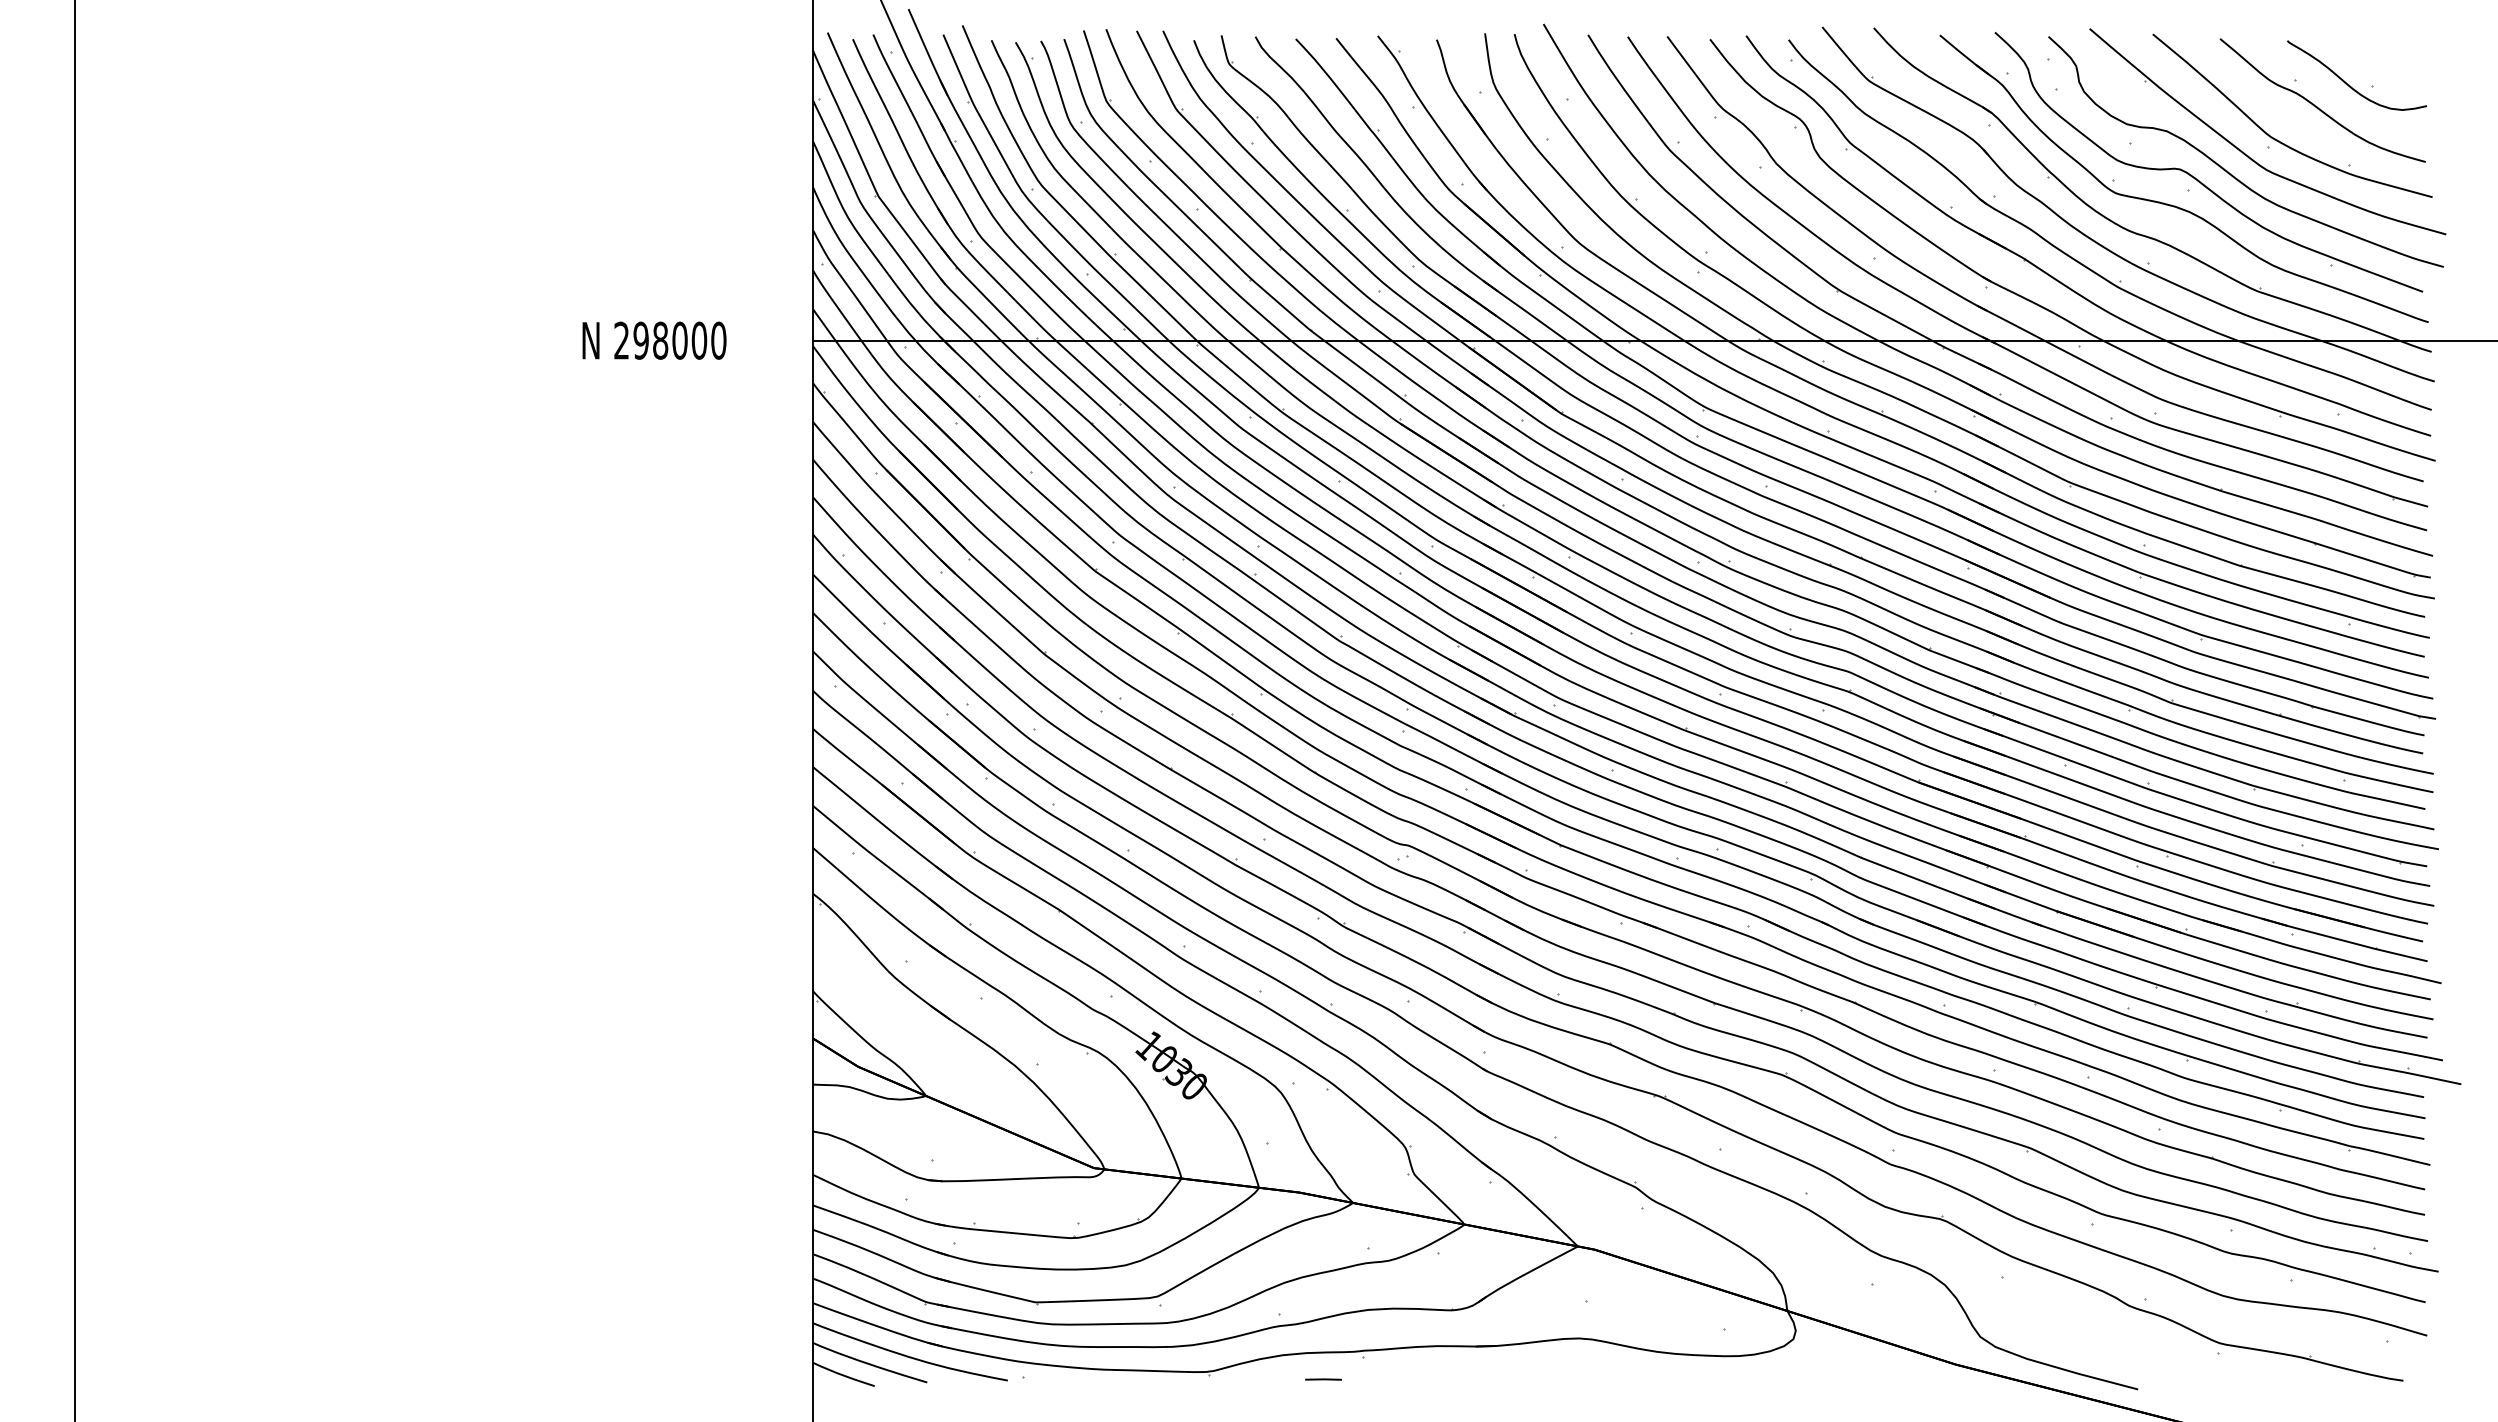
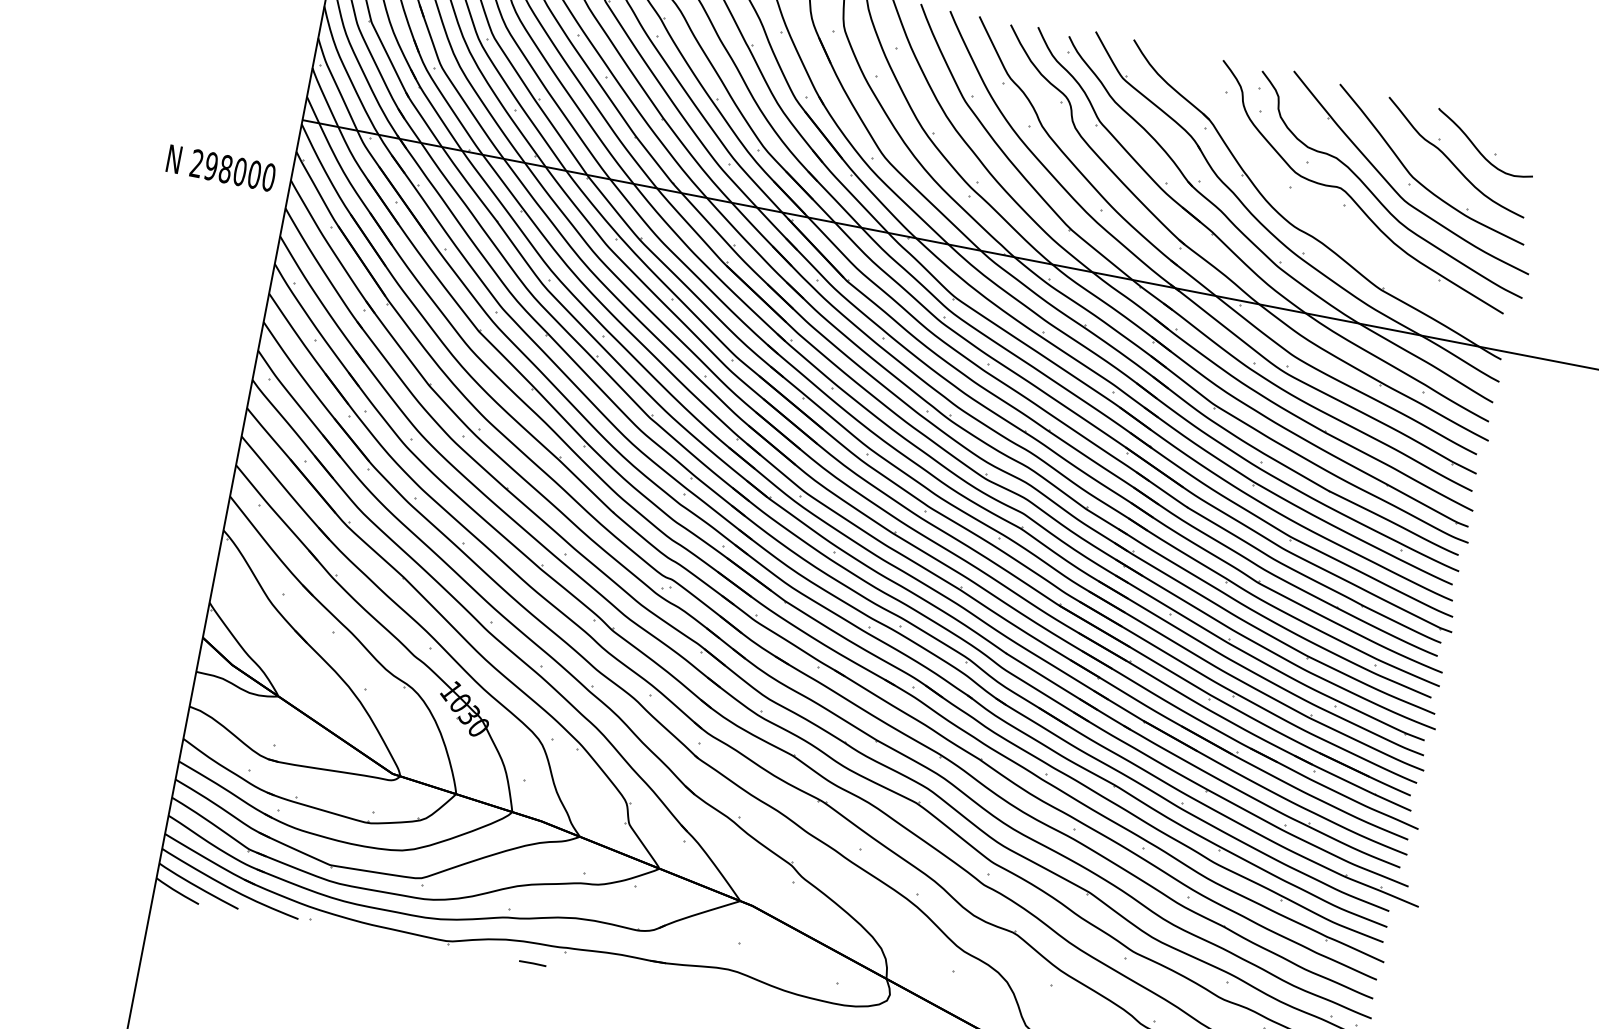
part: (2175, 205) -> (1332, 214), removed
text: (654, 340) -> (221, 168), moved

